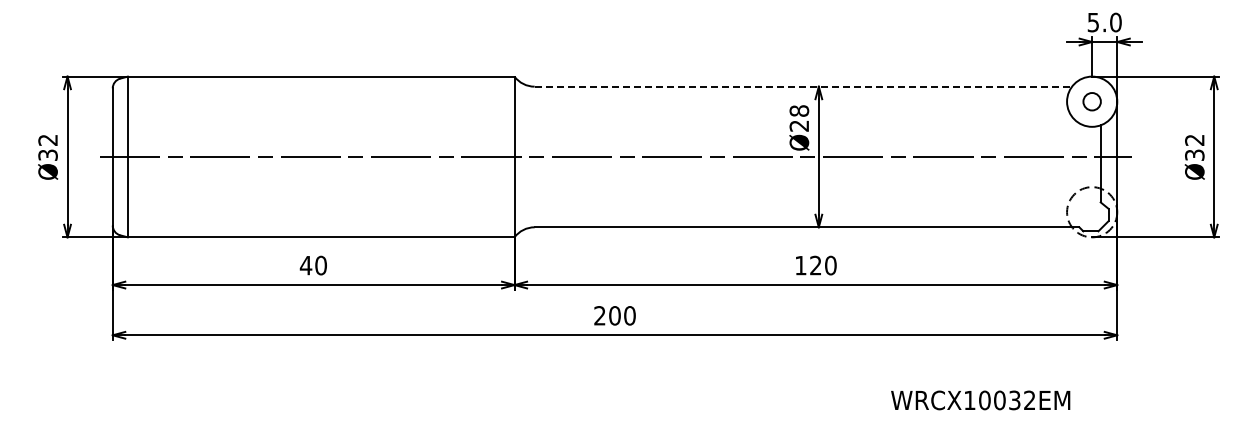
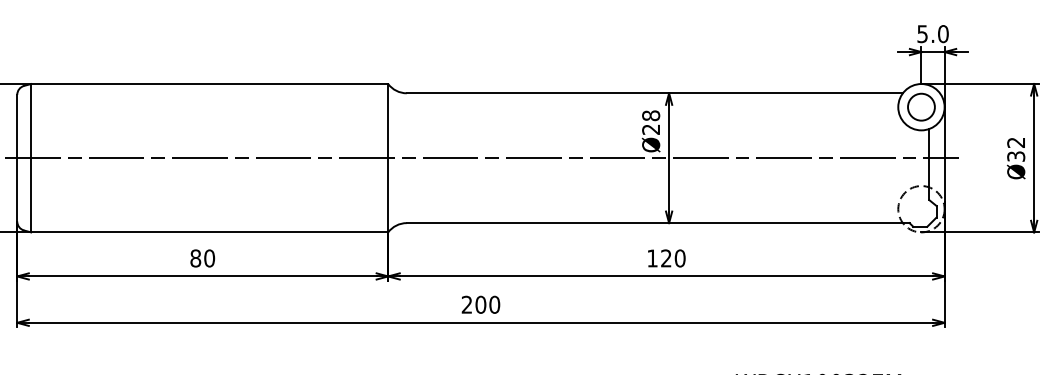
line: (803, 86) -> (654, 93), dashed -> solid
circle: (1091, 101) -> (920, 106), size x1.67
text: (305, 265) -> (195, 258), 40 -> 80

